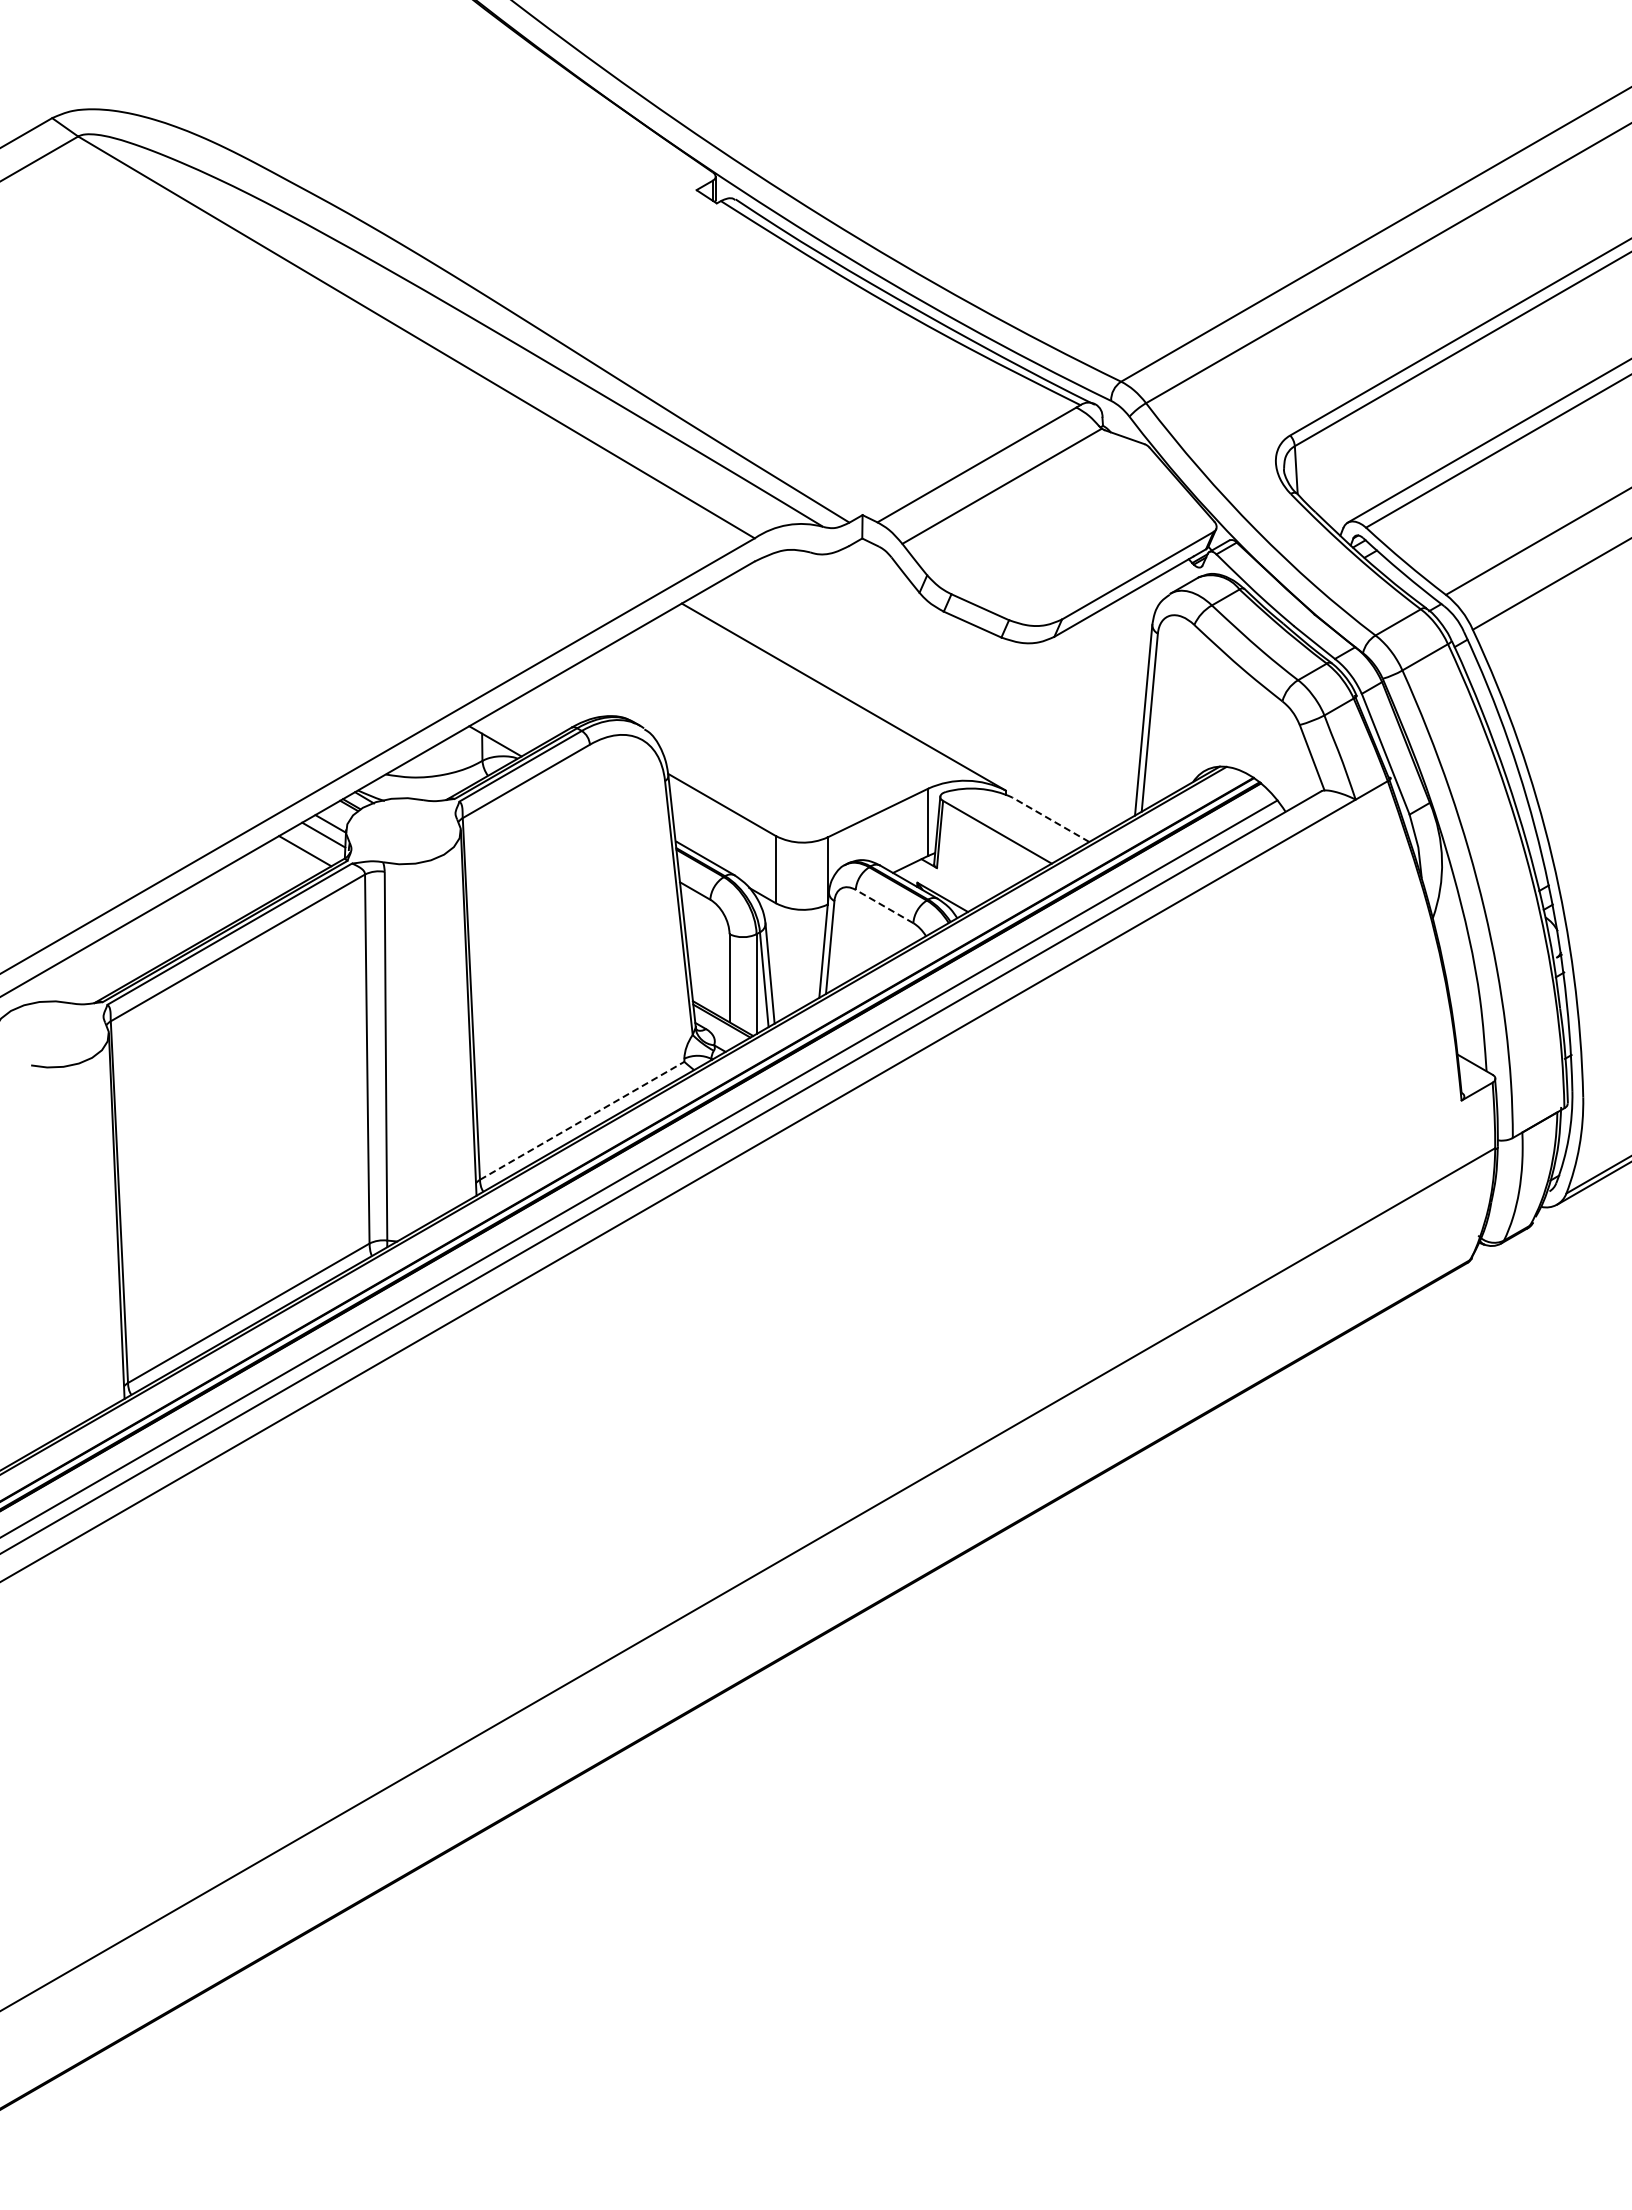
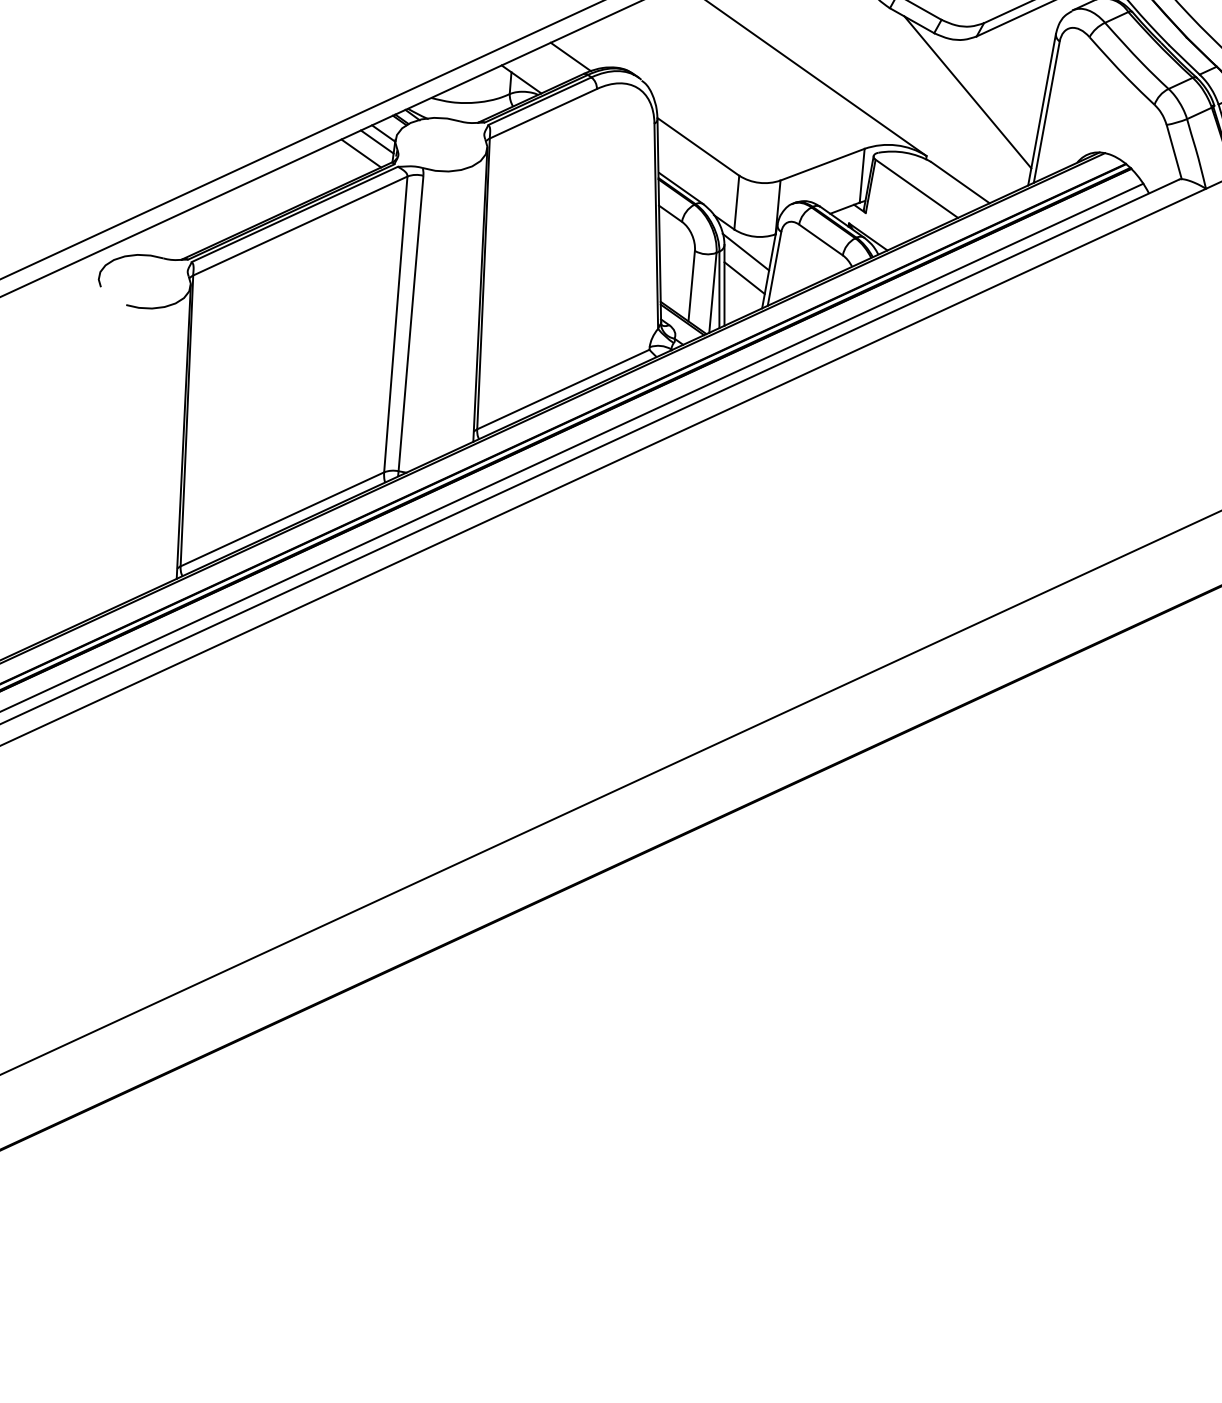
line: (553, 707) -> (570, 56), added
line: (1049, 707) -> (967, 92), added
line: (1050, 819) -> (960, 182), dashed -> solid
line: (884, 906) -> (820, 239), dashed -> solid
line: (792, 929) -> (745, 251), added
line: (793, 961) -> (744, 277), added
line: (582, 1120) -> (563, 389), dashed -> solid

